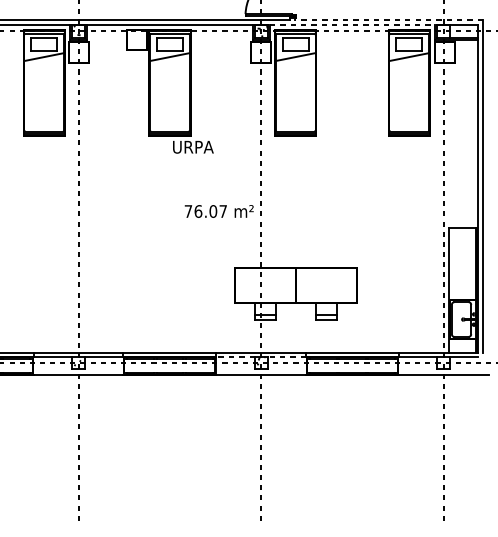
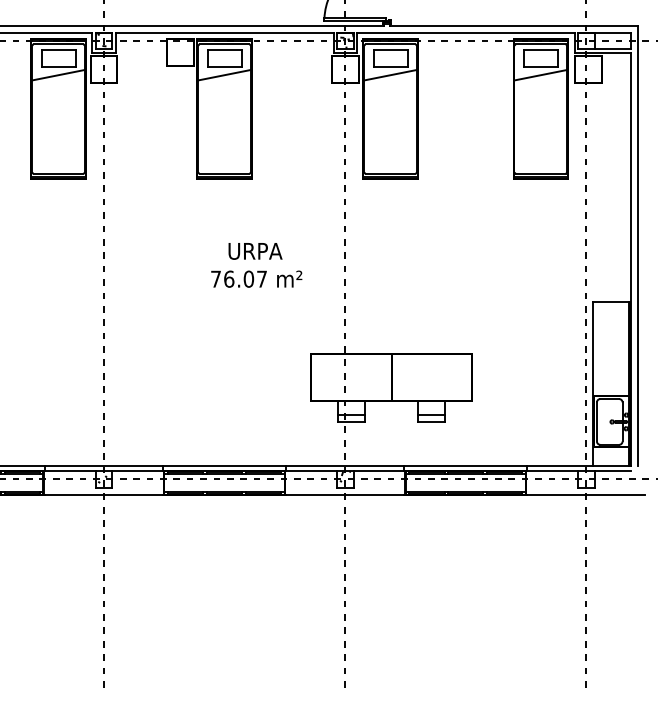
line: (389, 19) -> (514, 25), dashed -> solid
line: (353, 24) -> (466, 32), dashed -> solid
text: (193, 147) -> (255, 251), moved
text: (219, 210) -> (256, 278), moved
line: (234, 357) -> (310, 471), dashed -> solid
line: (286, 357) -> (378, 471), dashed -> solid

